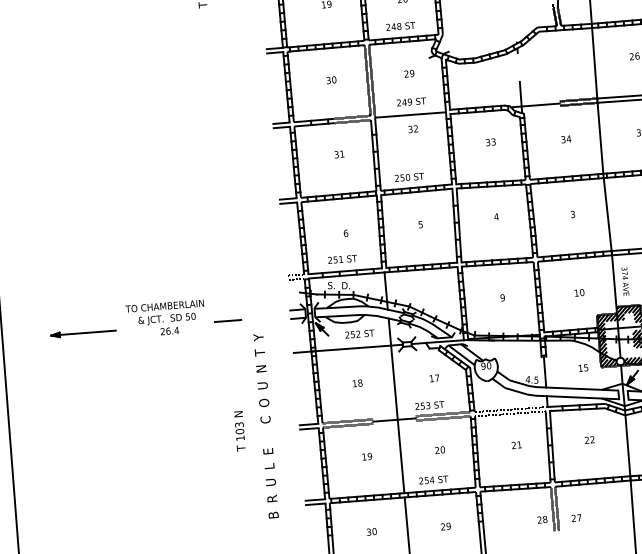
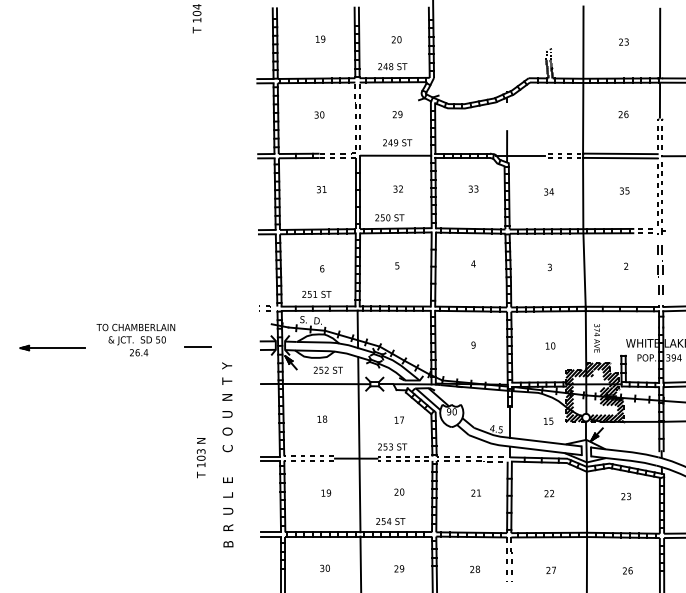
text: (412, 128) -> (397, 188), moved
text: (575, 517) -> (550, 569), moved
text: (541, 519) -> (474, 569), moved

